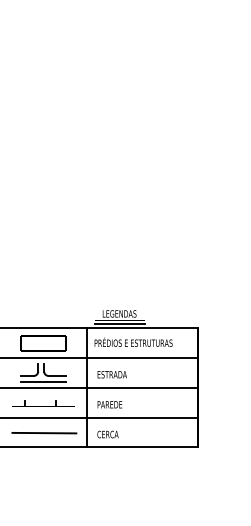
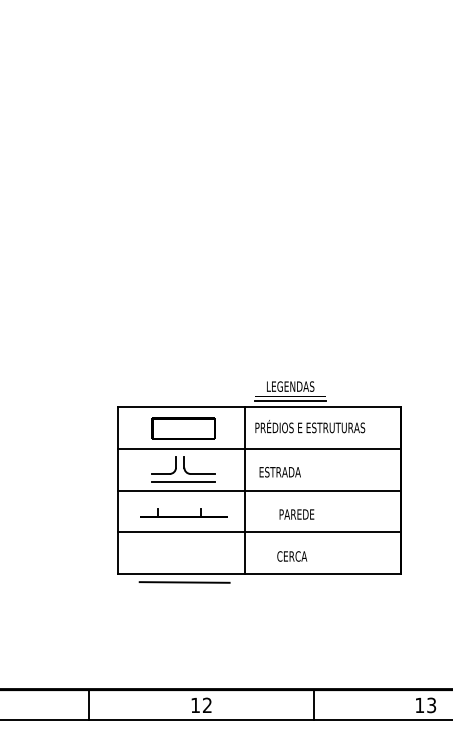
text: (109, 404) -> (296, 514), moved
line: (44, 433) -> (184, 582), moved
text: (108, 434) -> (292, 556), moved

